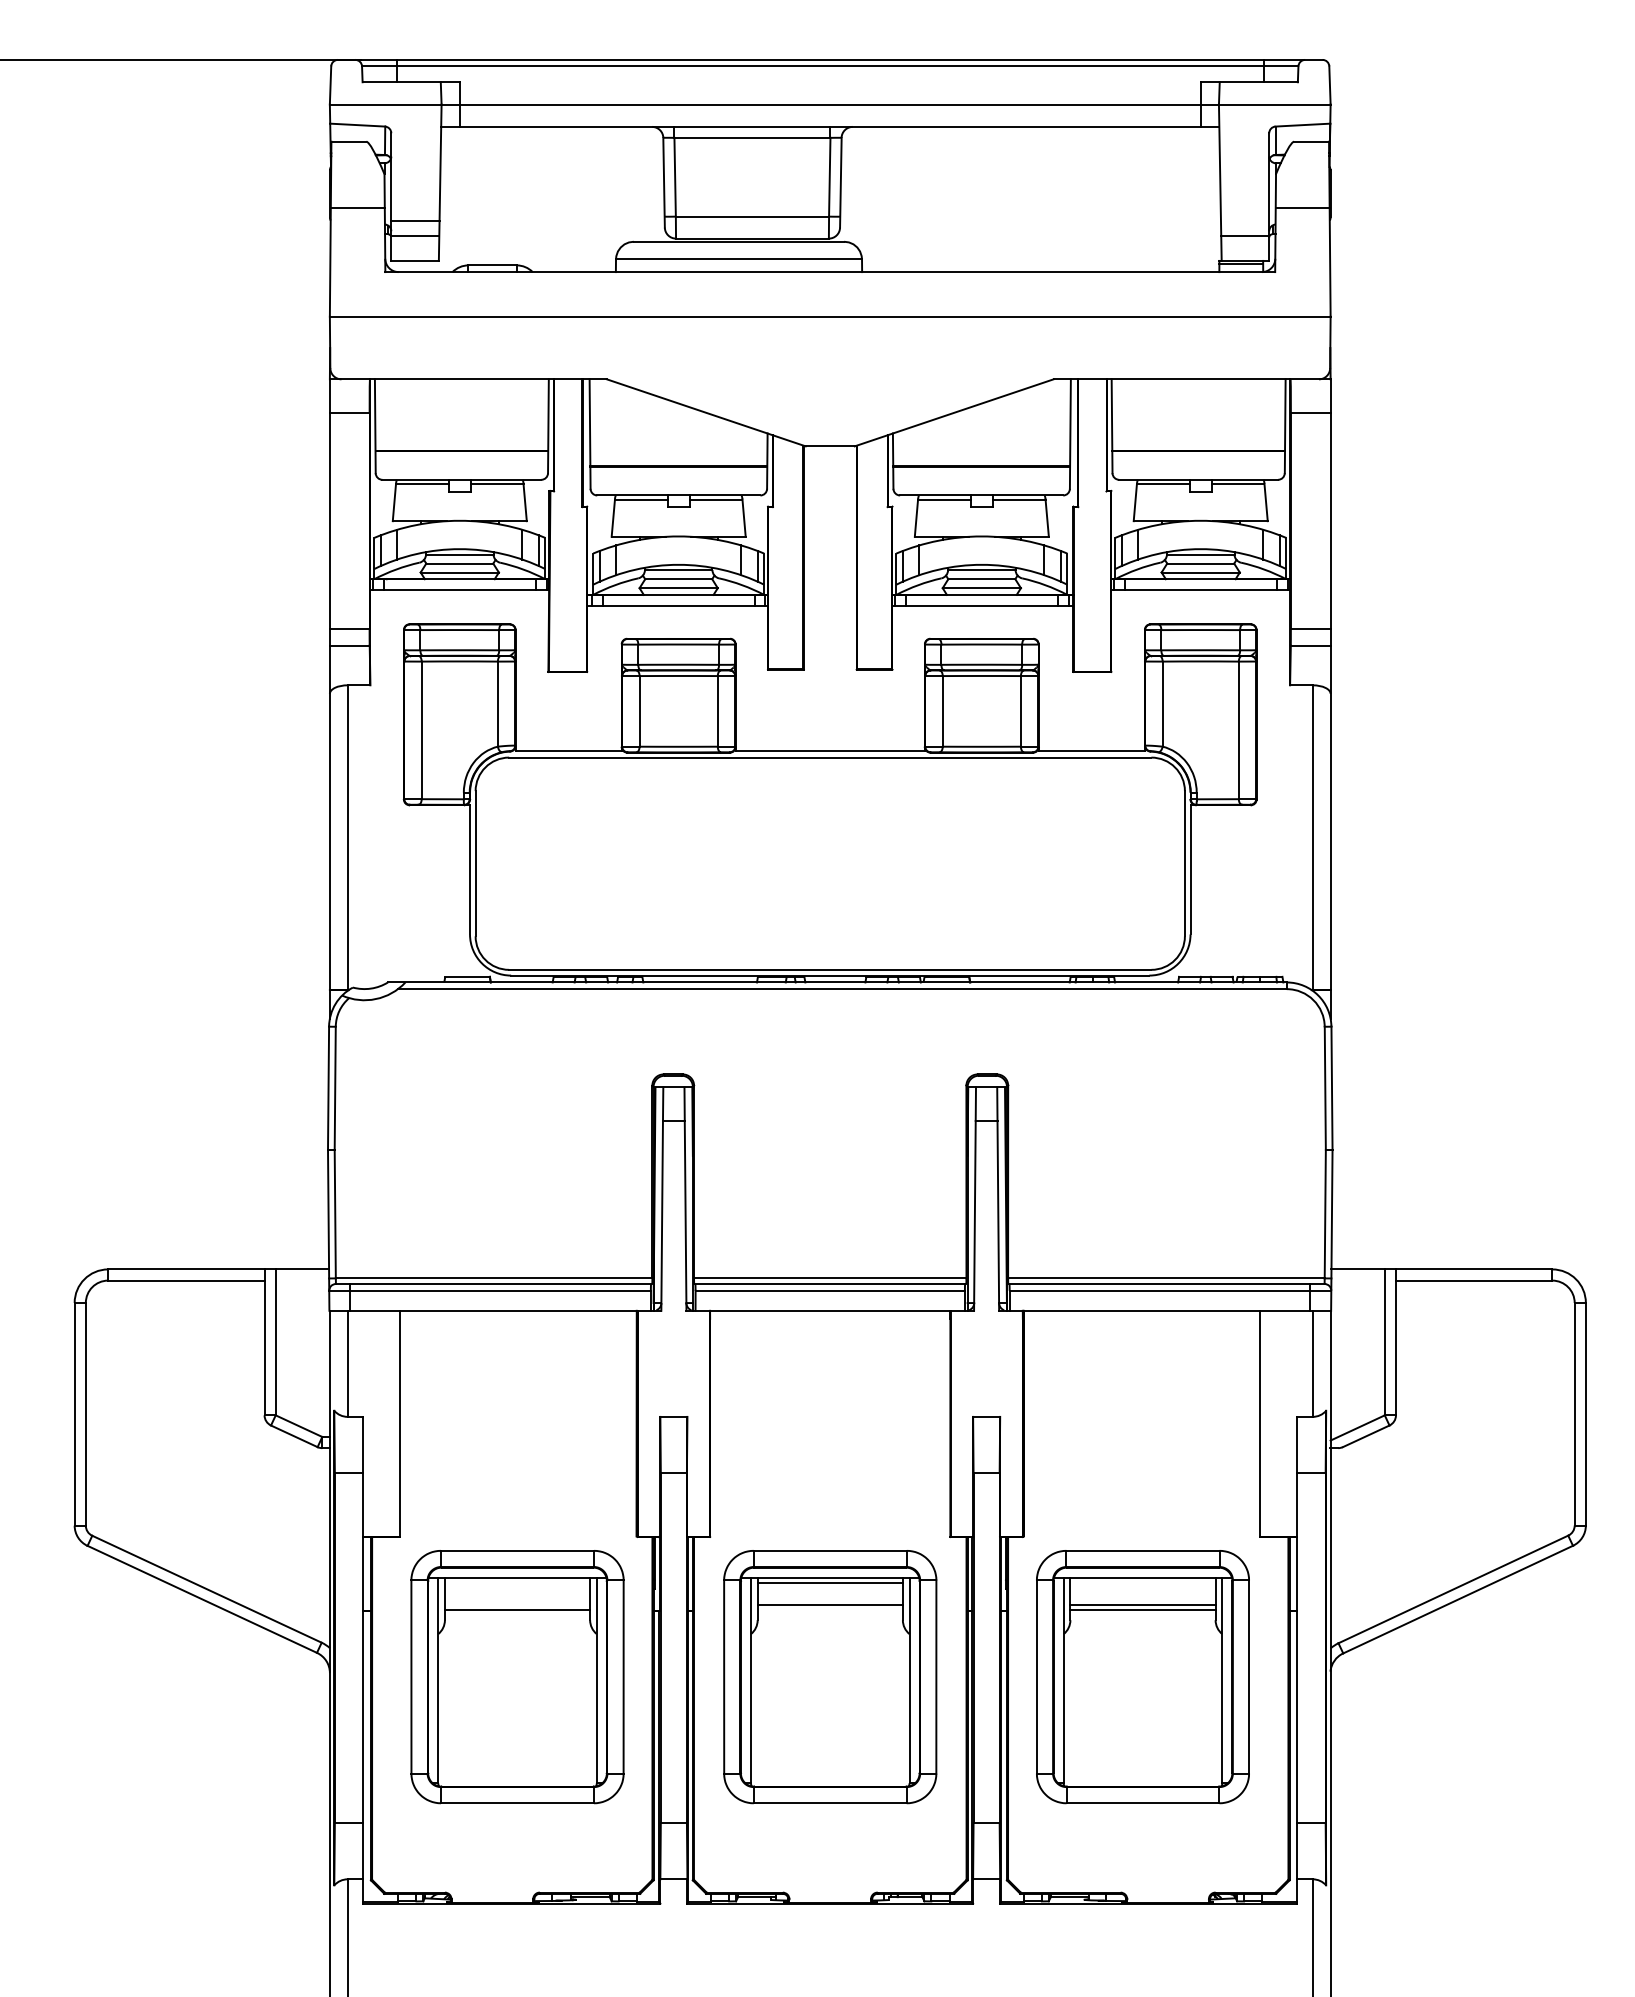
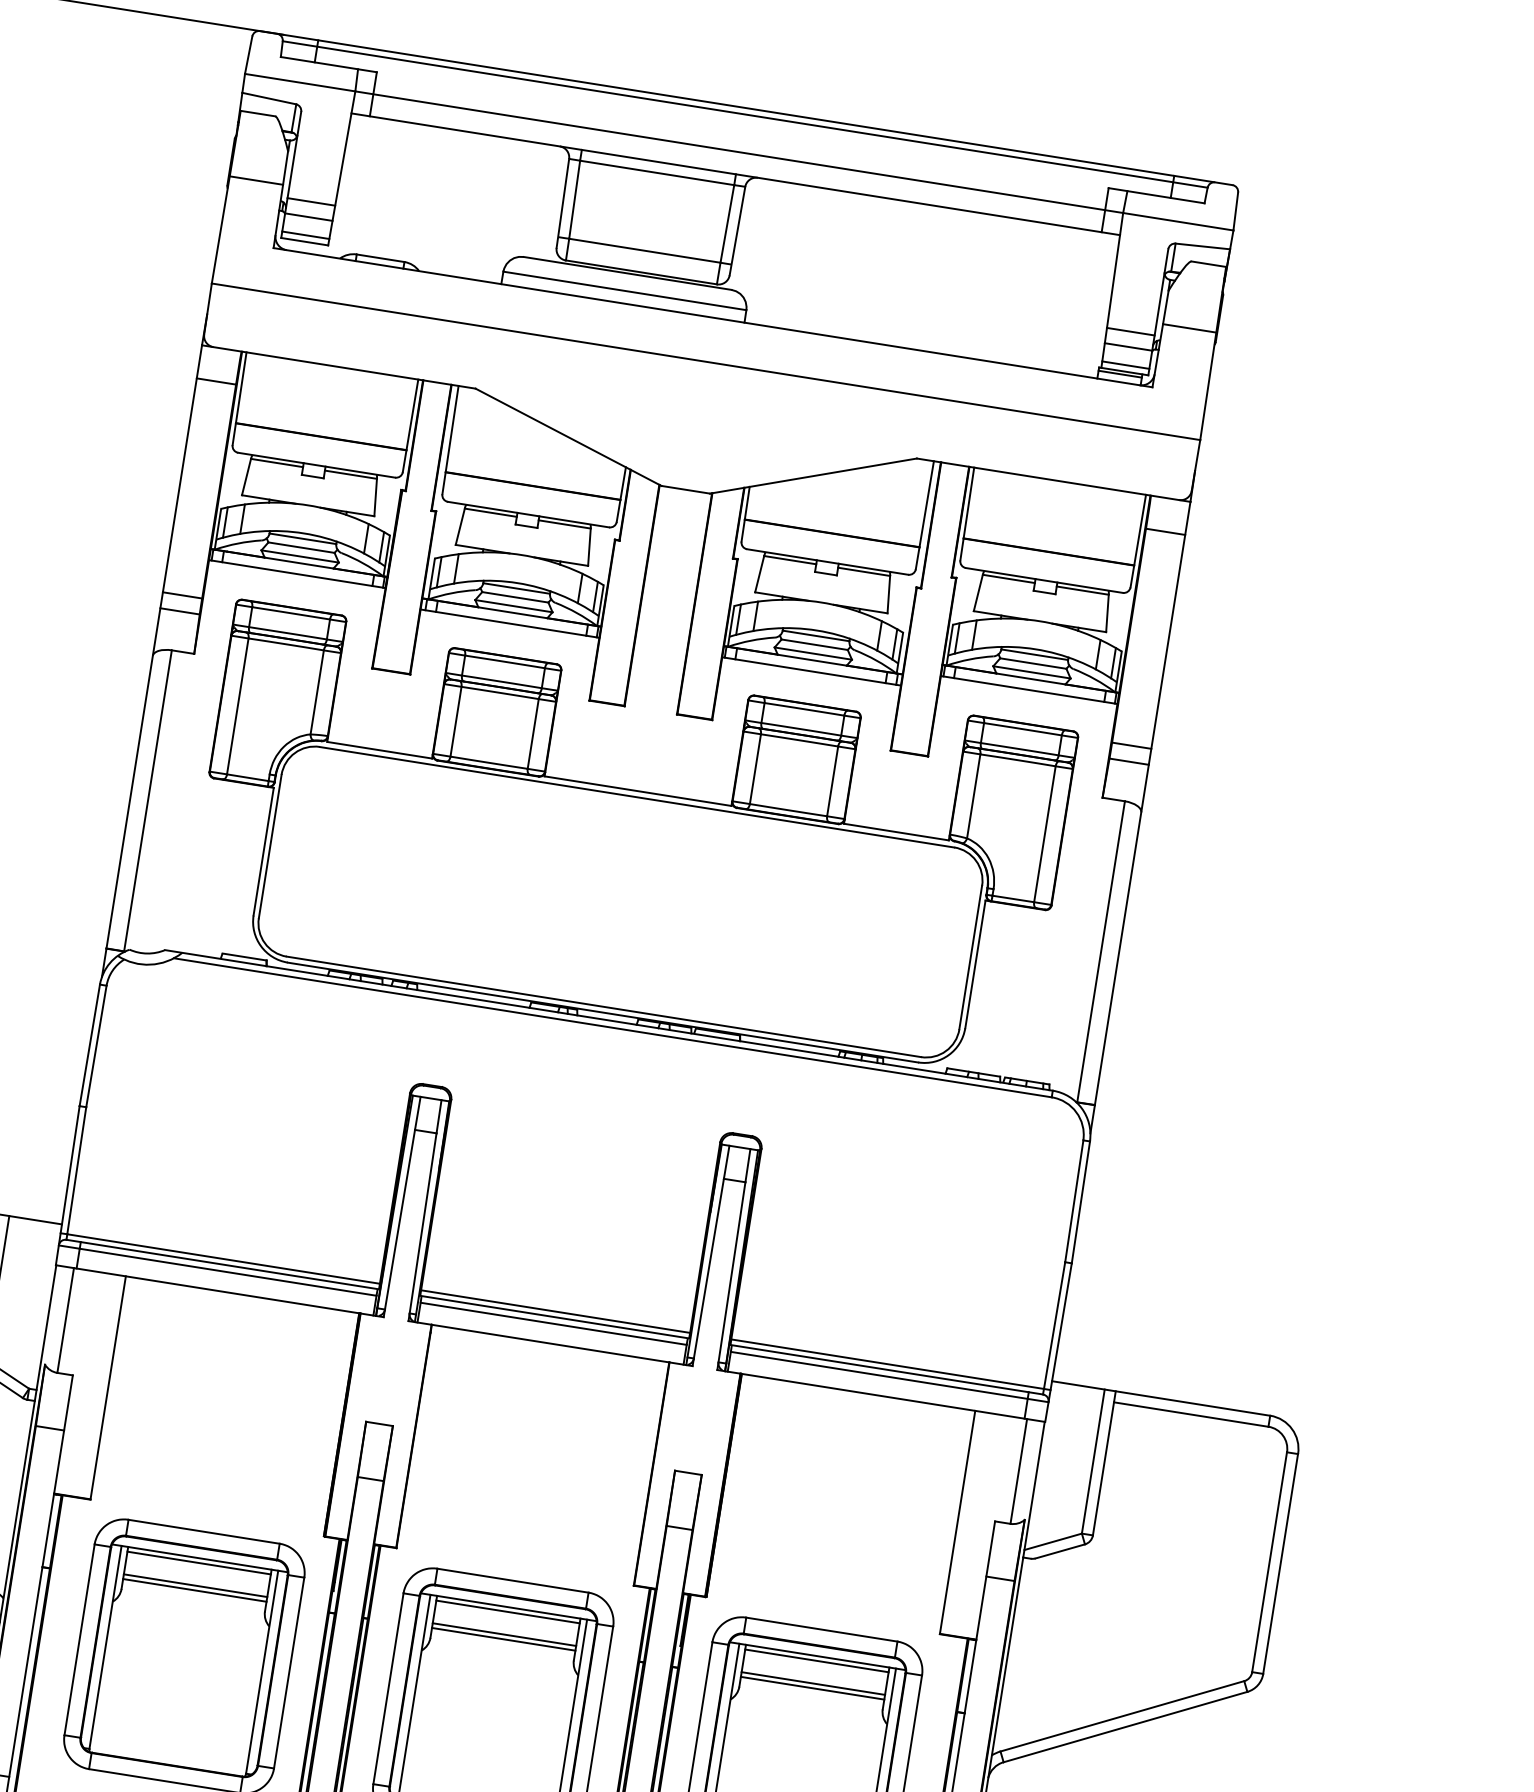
line: (1244, 220) -> (1130, 331), added
line: (414, 254) -> (305, 235), added
line: (1245, 254) -> (1125, 365), added
line: (517, 1582) -> (199, 1563), added
line: (1142, 1582) -> (816, 1660), added
line: (517, 1605) -> (195, 1585), added
line: (829, 1610) -> (502, 1639), added

